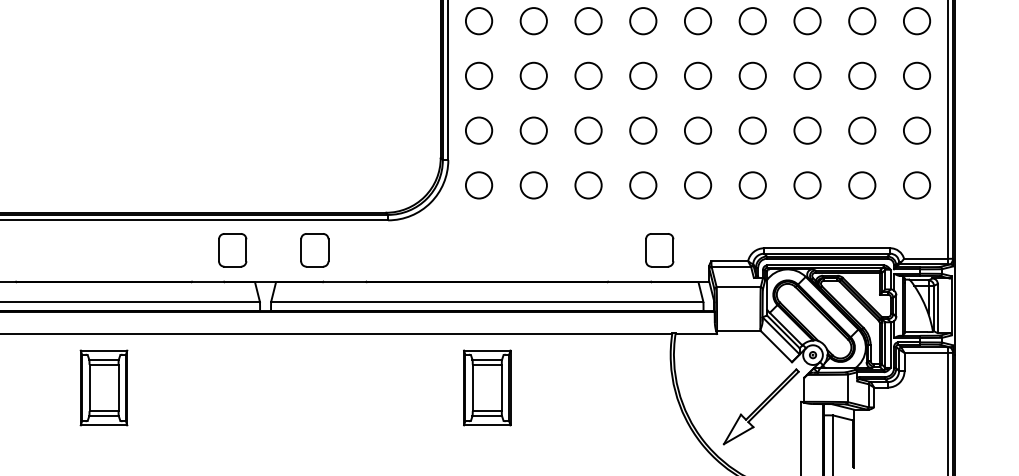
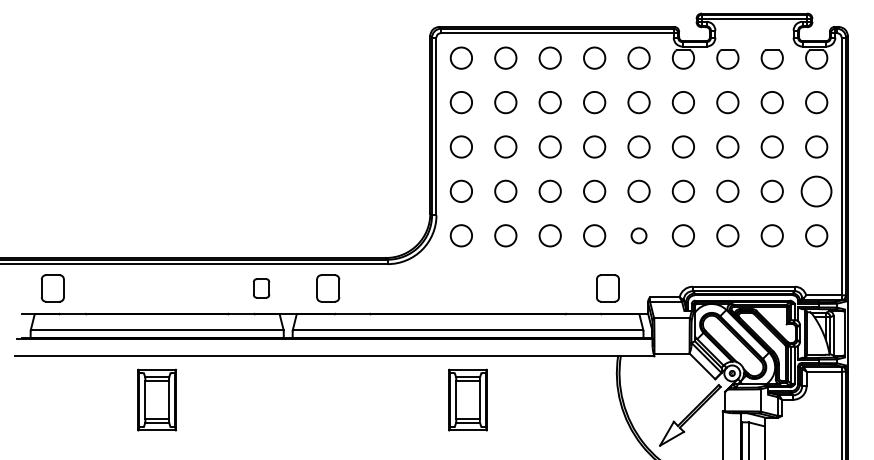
circle: (916, 129) -> (816, 190), size x1.4
circle: (697, 185) -> (638, 235), size x0.7
part: (232, 250) -> (261, 288), size x0.7

